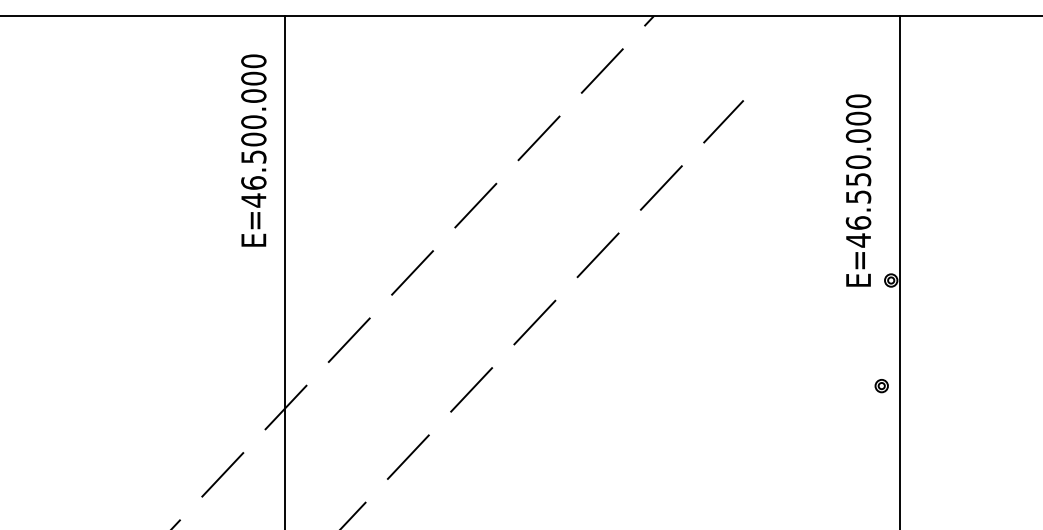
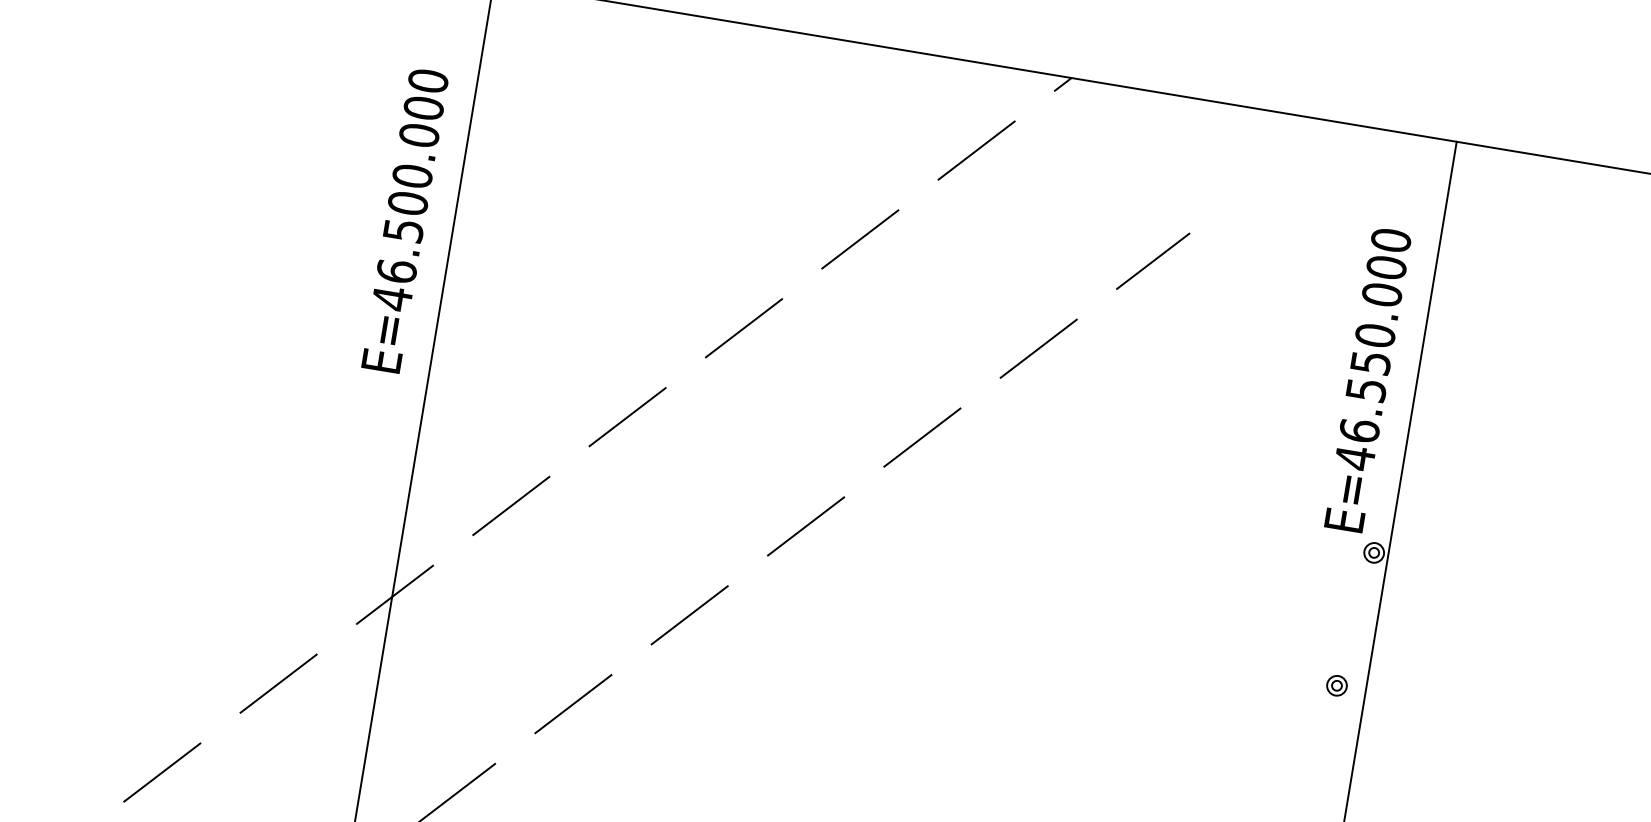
text: (253, 150) -> (404, 220), moved
text: (858, 190) -> (1367, 379), moved
part: (881, 386) -> (1336, 686), moved

